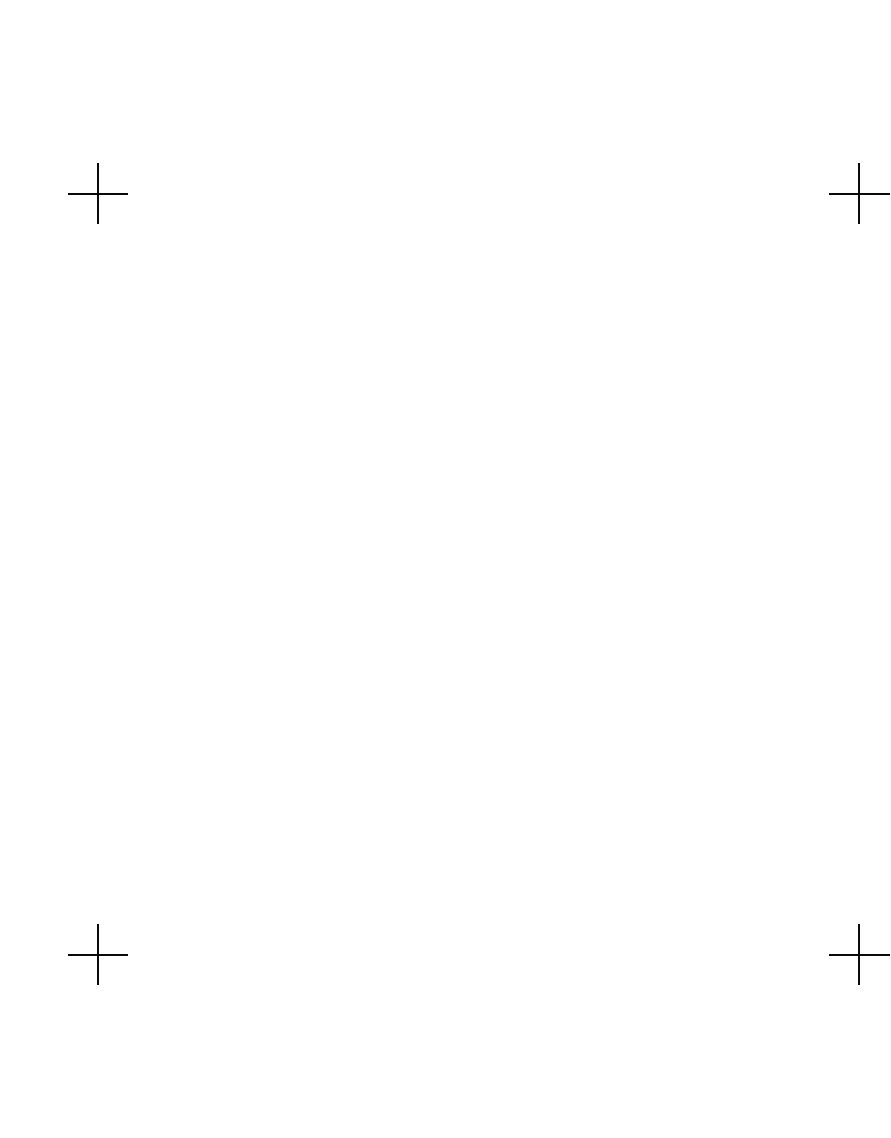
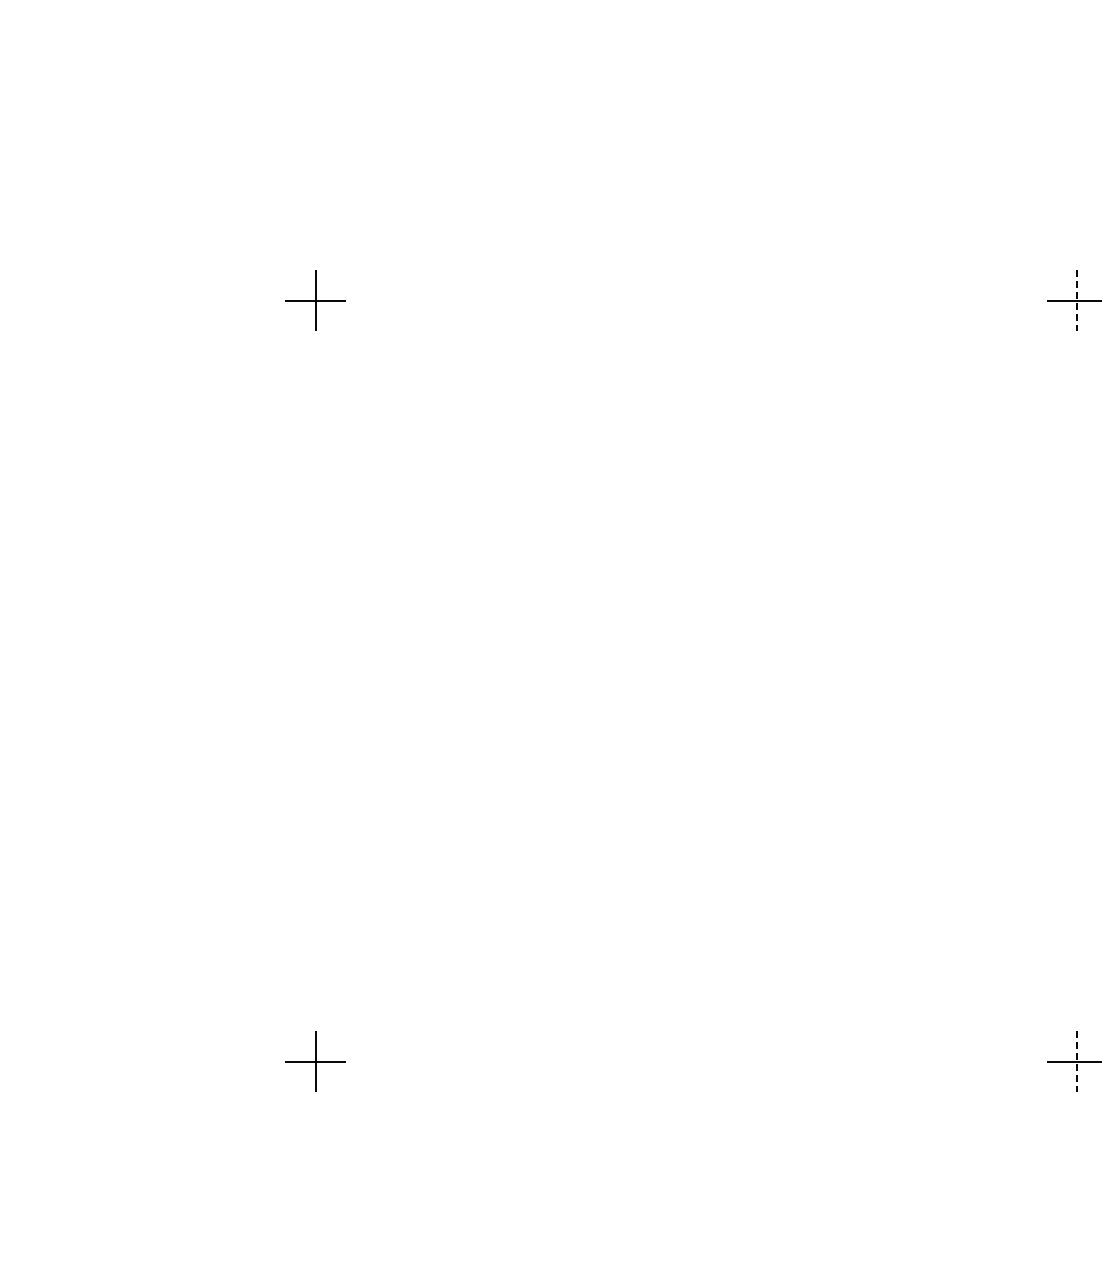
line: (858, 194) -> (1076, 301), solid -> dashed
line: (858, 955) -> (1076, 1062), solid -> dashed

